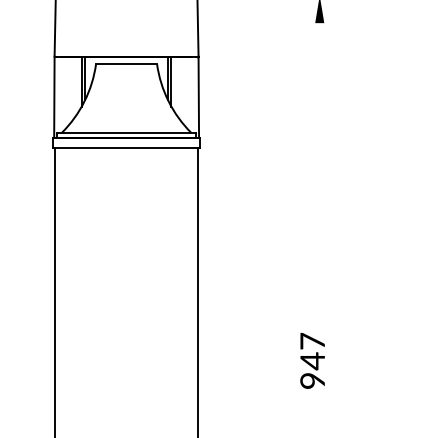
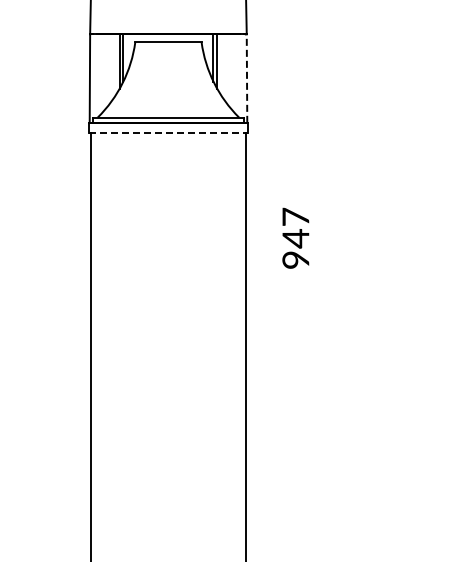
line: (199, 97) -> (247, 78), solid -> dashed
line: (126, 147) -> (168, 133), solid -> dashed
text: (312, 360) -> (295, 237), moved

